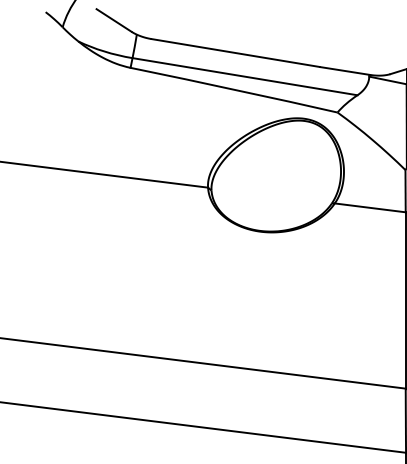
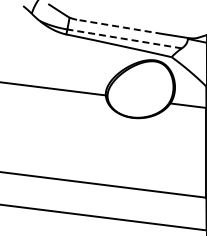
line: (234, 52) -> (119, 26), solid -> dashed
line: (244, 75) -> (124, 38), solid -> dashed

